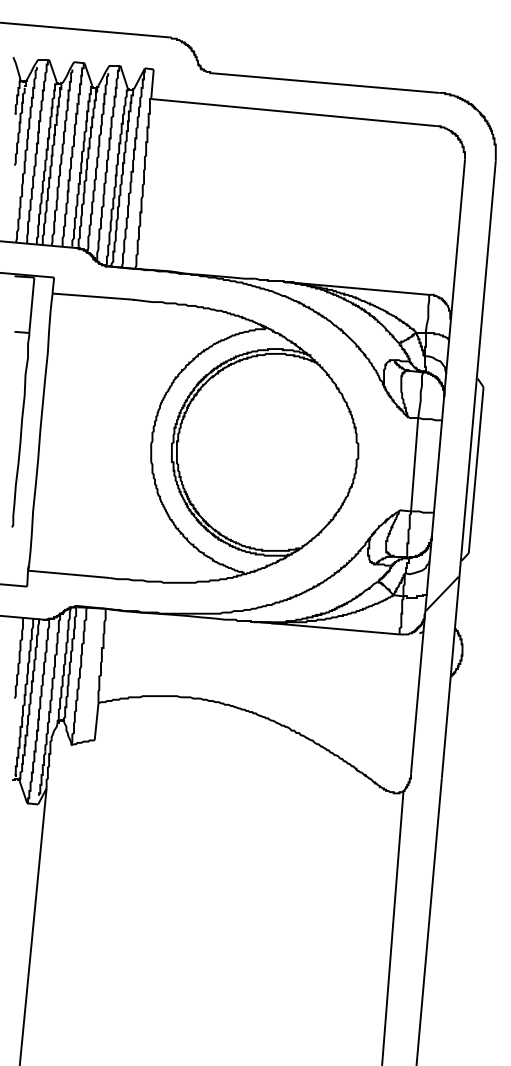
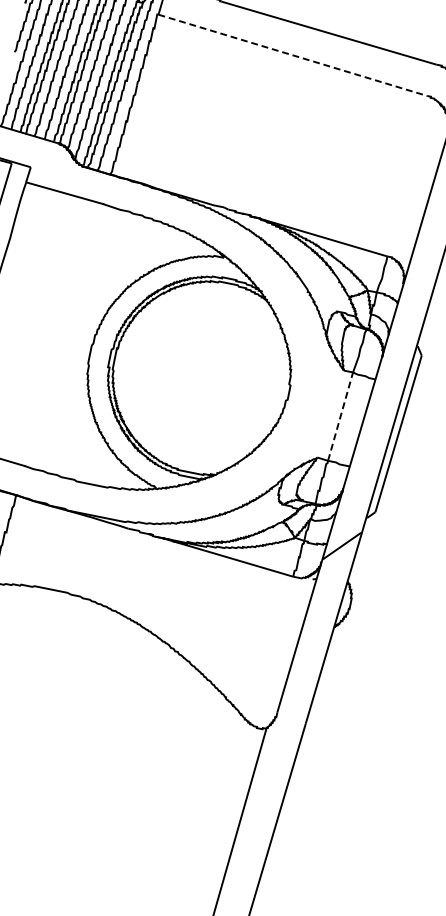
line: (294, 112) -> (293, 55), solid -> dashed
line: (414, 464) -> (340, 416), solid -> dashed

